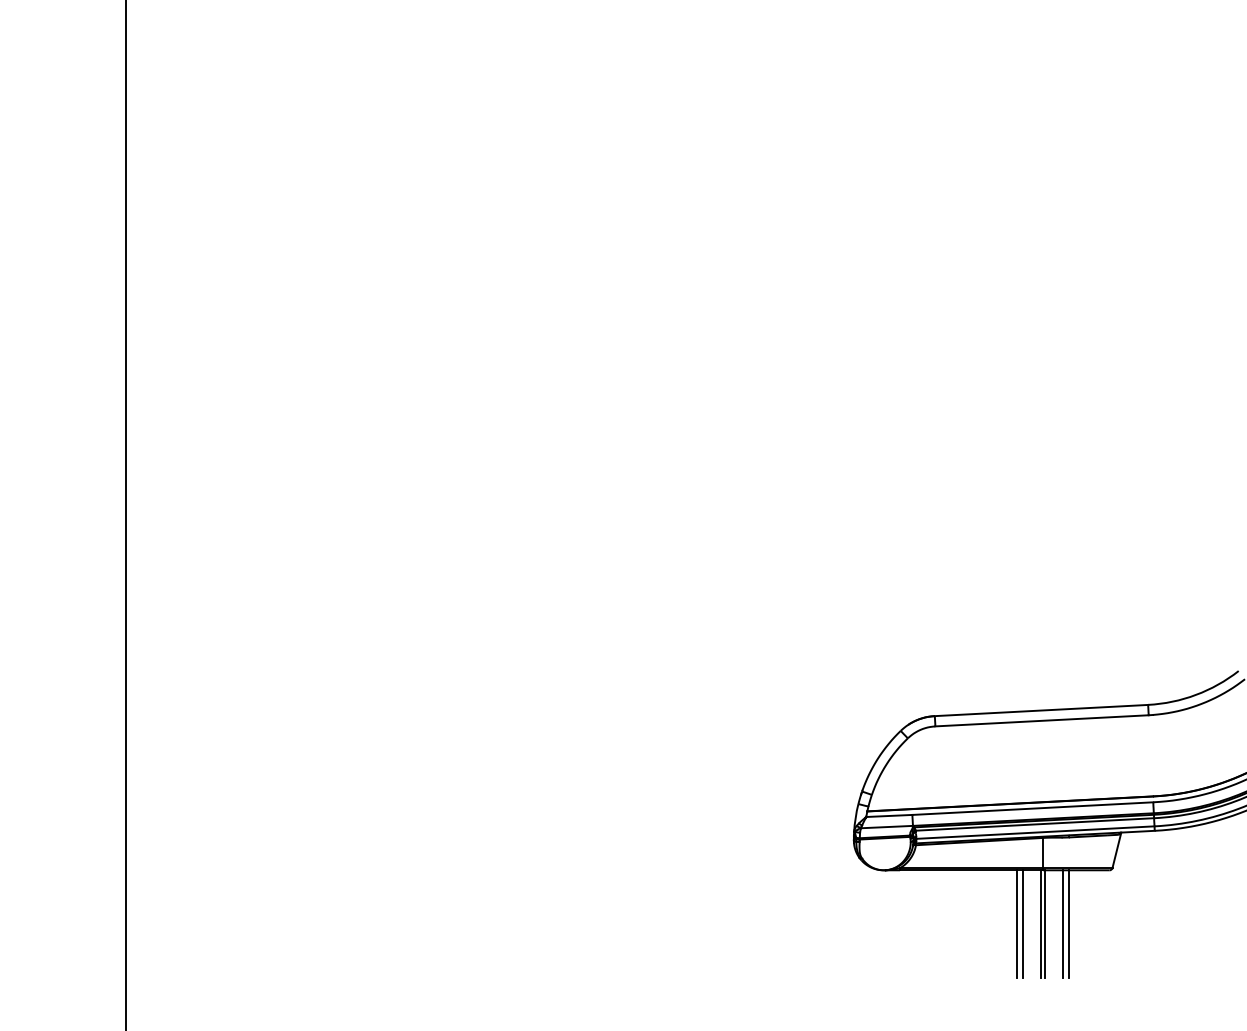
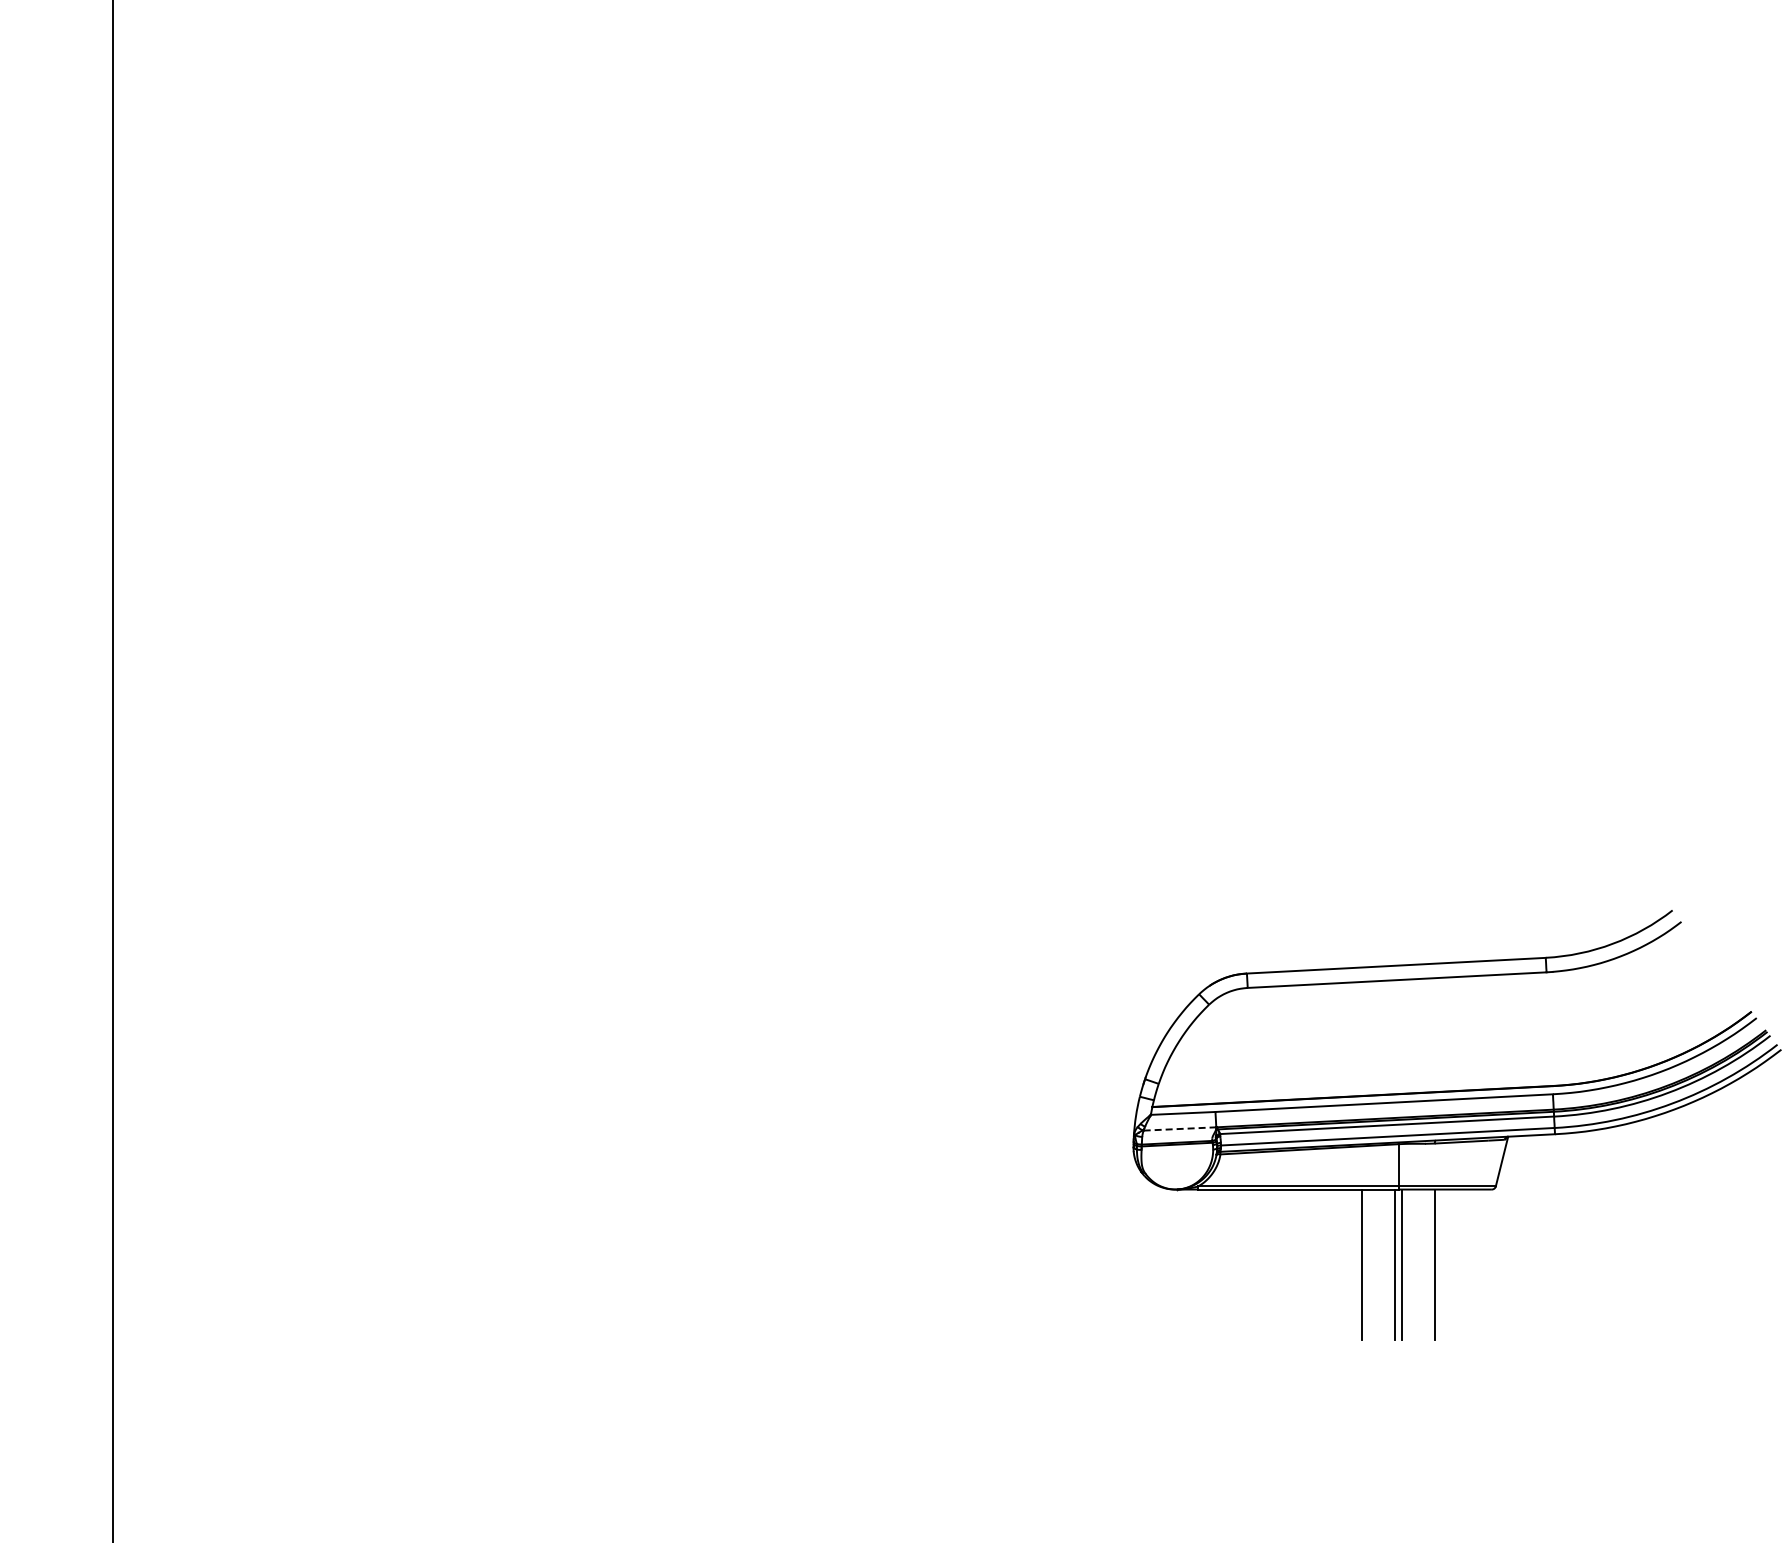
line: (887, 826) -> (1180, 1128), solid -> dashed
line: (1023, 923) -> (1370, 1264), removed
line: (1063, 923) -> (1426, 1264), removed

